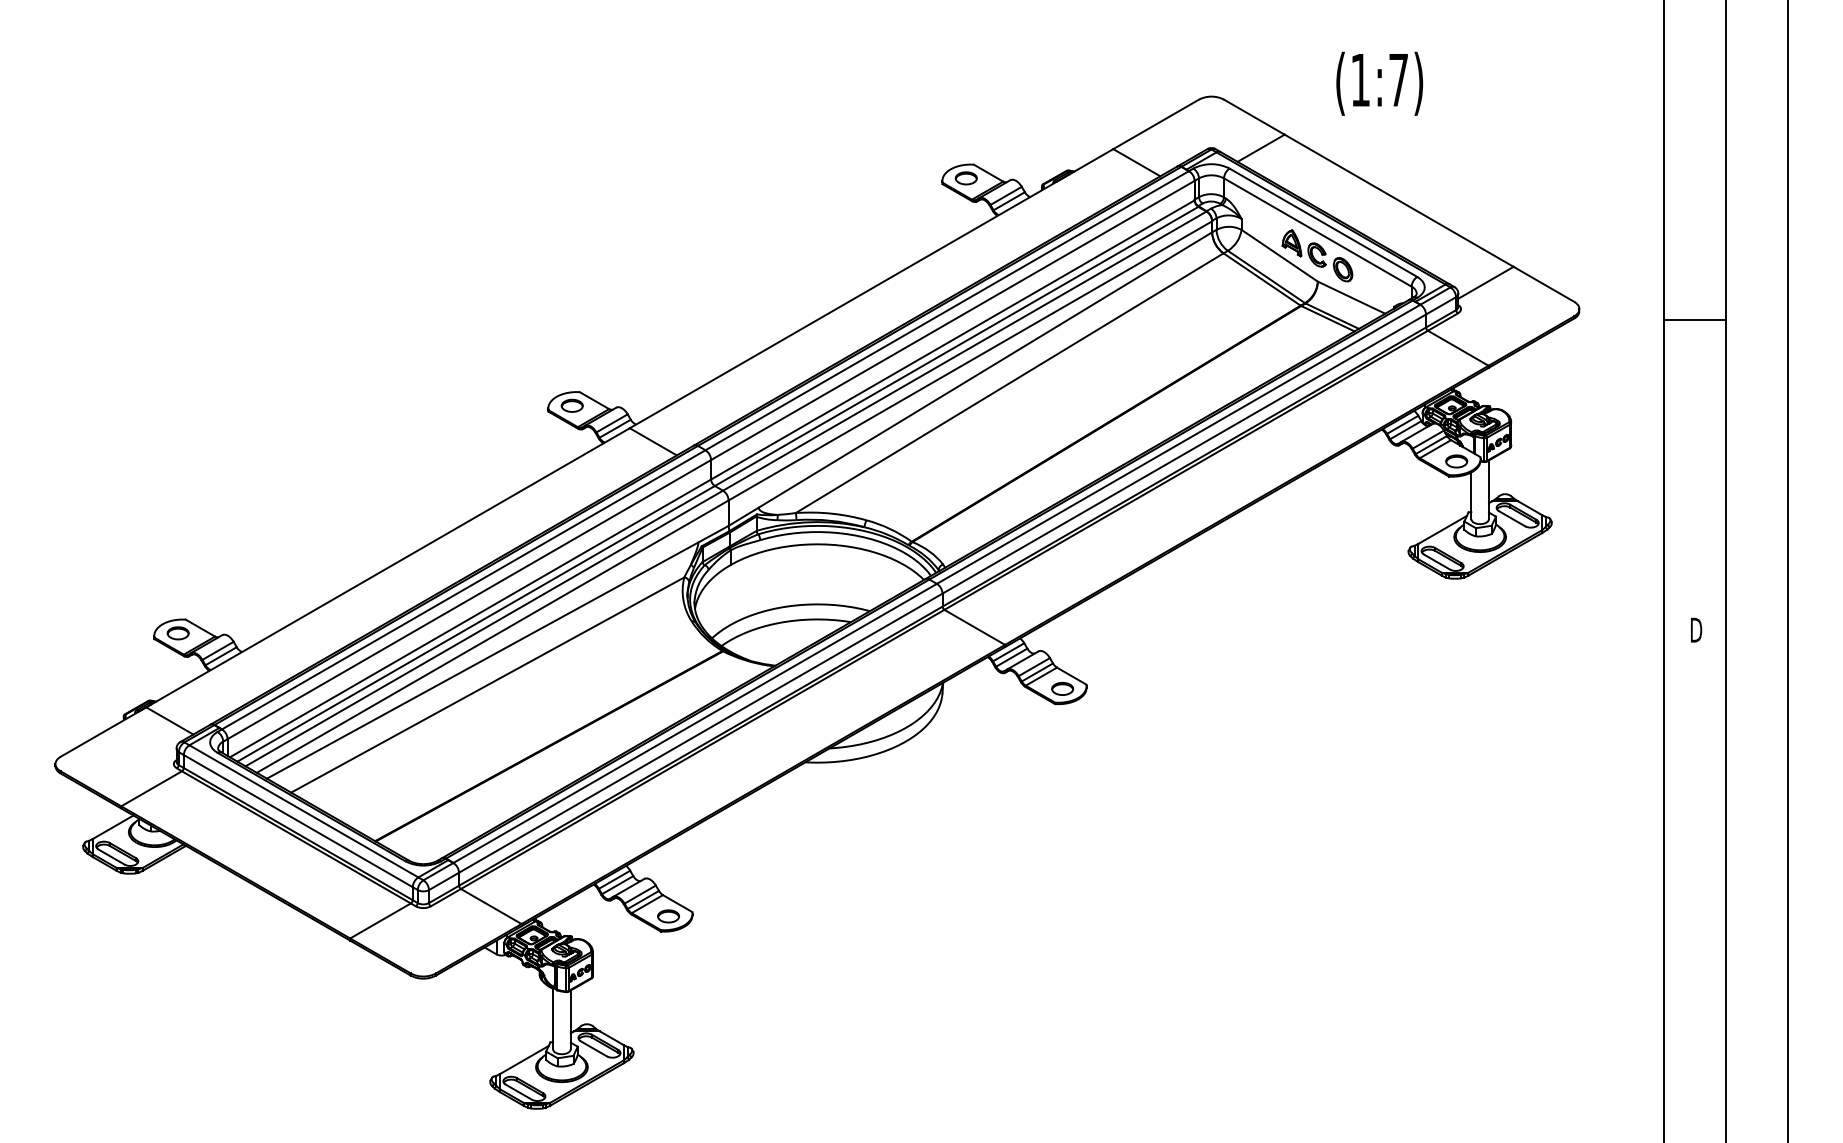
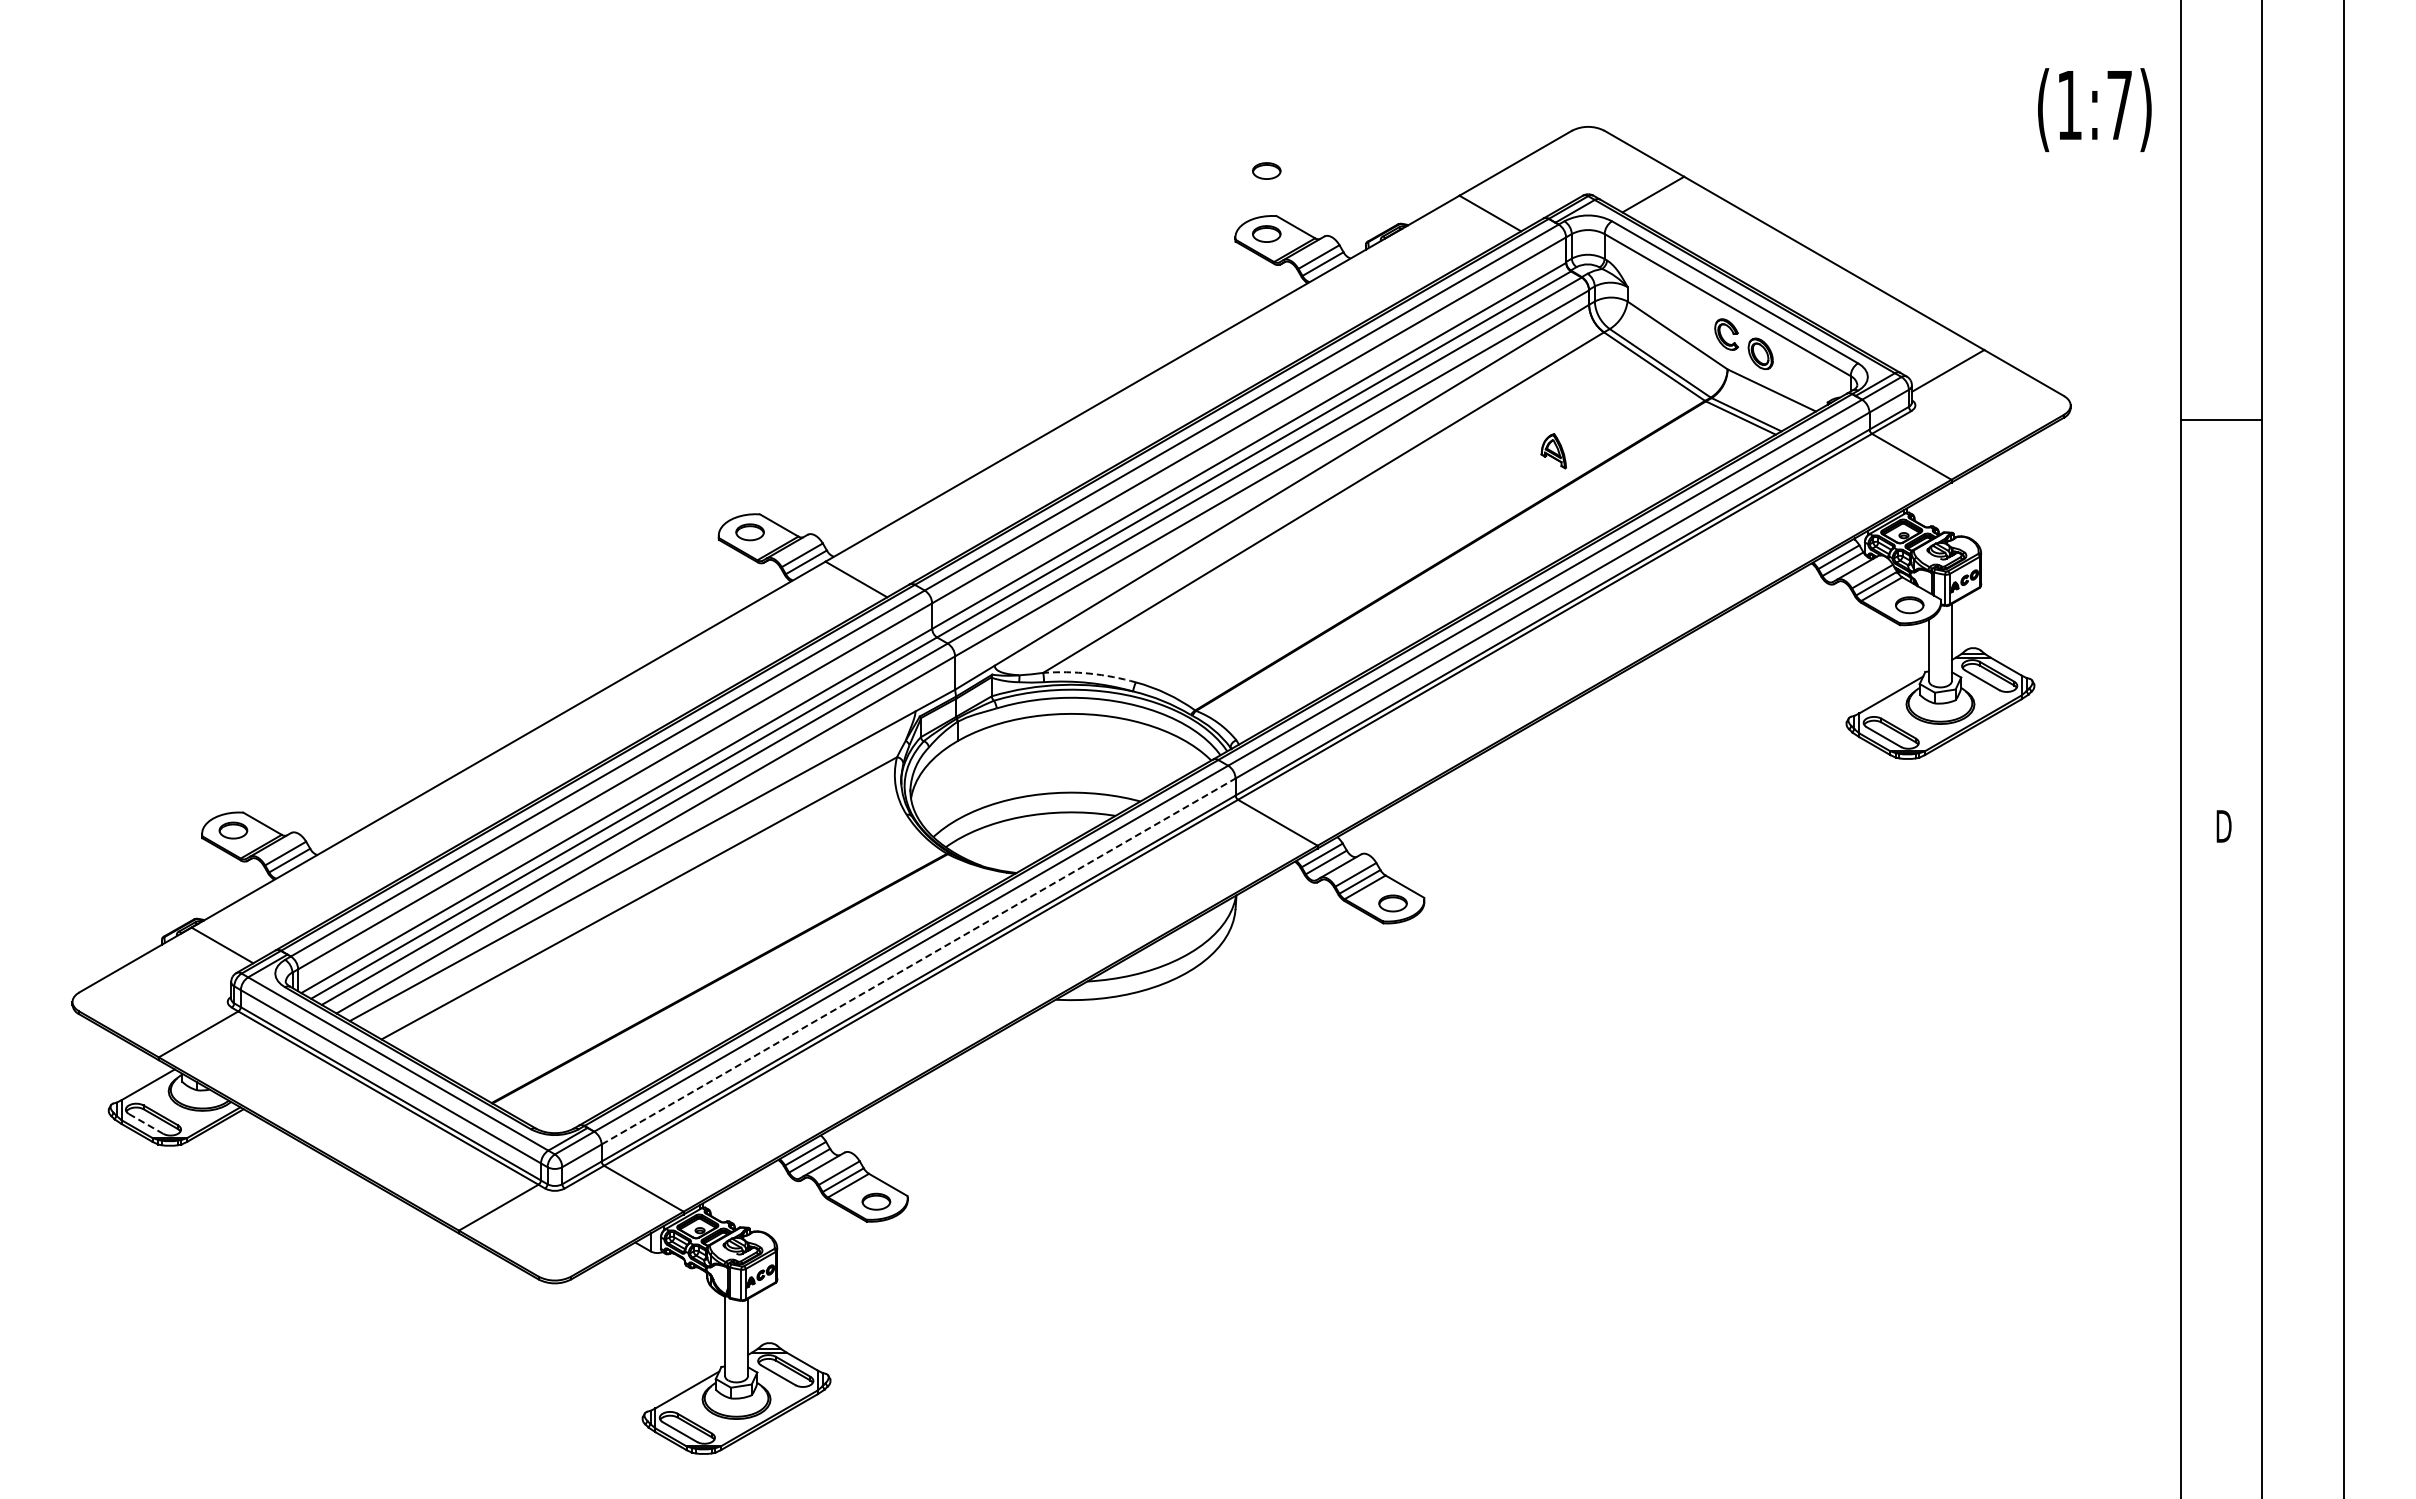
text: (1379, 83) -> (2094, 109), moved
part: (966, 129) -> (1266, 170), added
part: (1291, 243) -> (1553, 451), moved
arc: (831, 513) -> (1090, 673), solid -> dashed
line: (700, 733) -> (918, 961), solid -> dashed
line: (111, 856) -> (146, 1123), solid -> dashed

